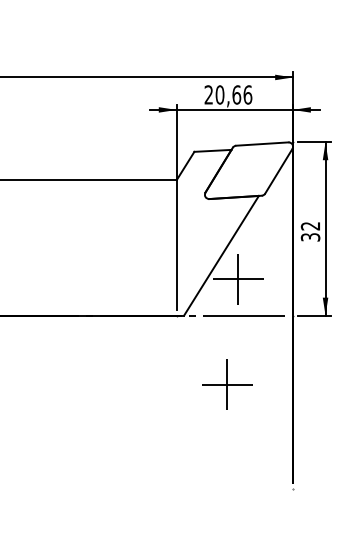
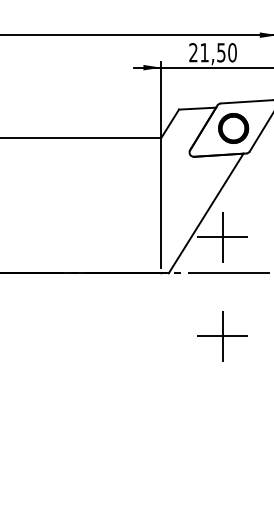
text: (233, 94) -> (218, 52), 20,66 -> 21,50
part: (248, 170) -> (233, 128), added
part: (227, 384) -> (223, 336), moved

